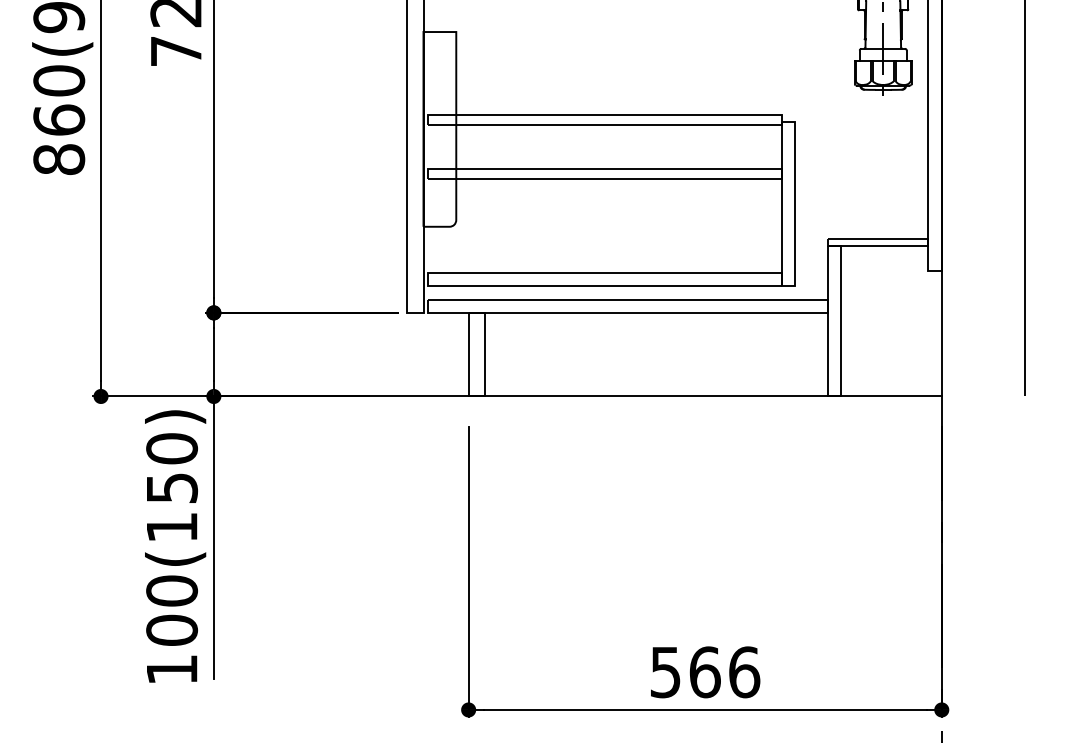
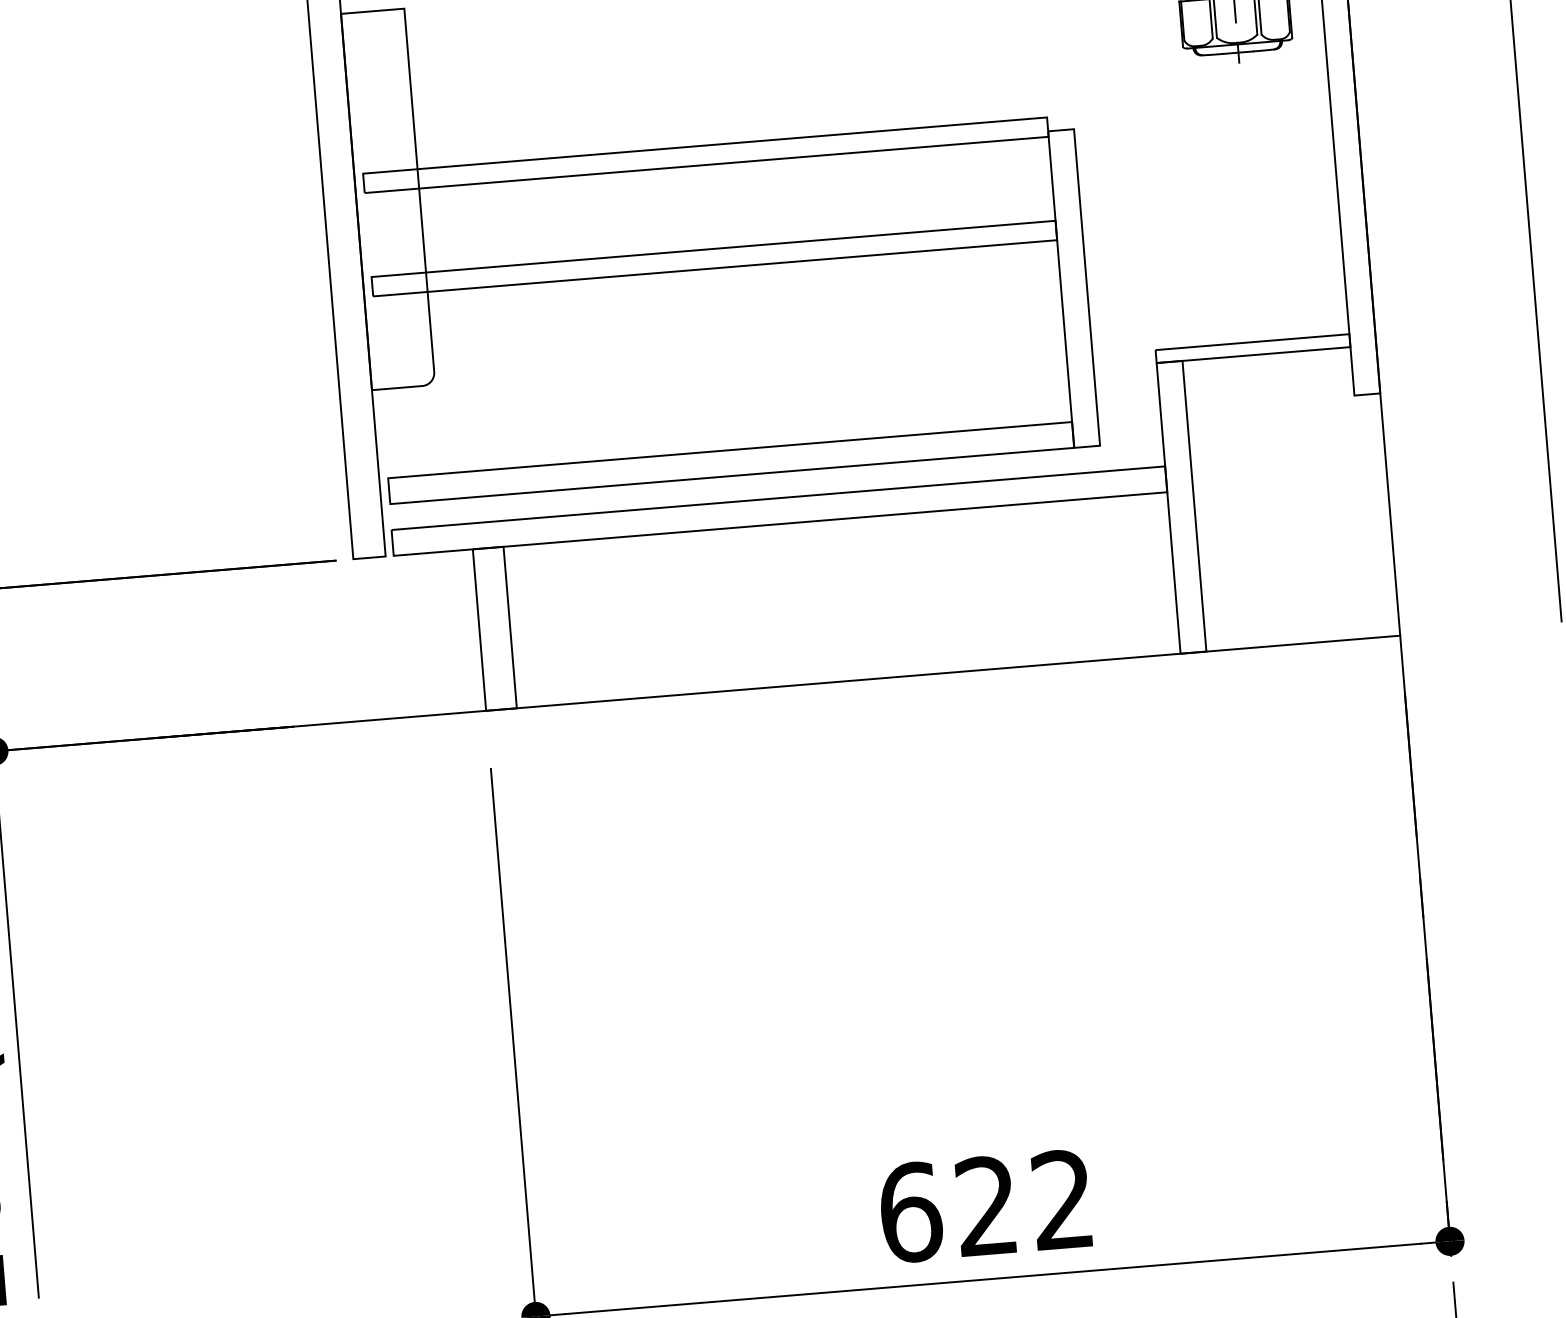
text: (705, 672) -> (987, 1206), 566 -> 622

